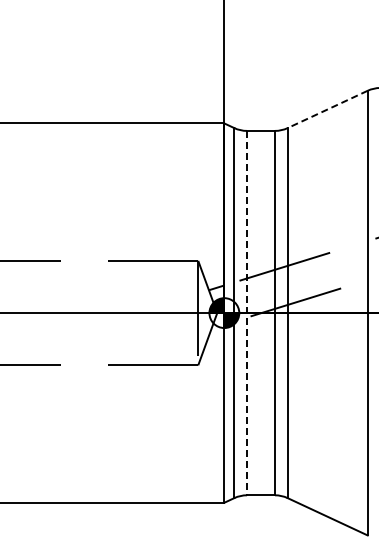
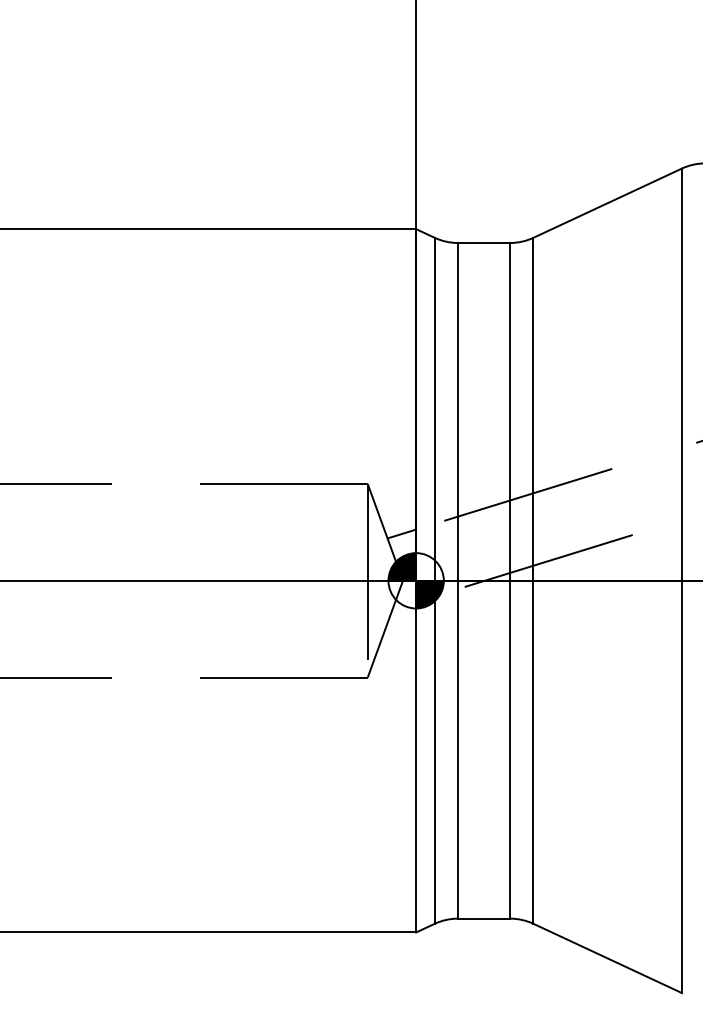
line: (327, 109) -> (607, 203), dashed -> solid
line: (247, 313) -> (459, 581), dashed -> solid

